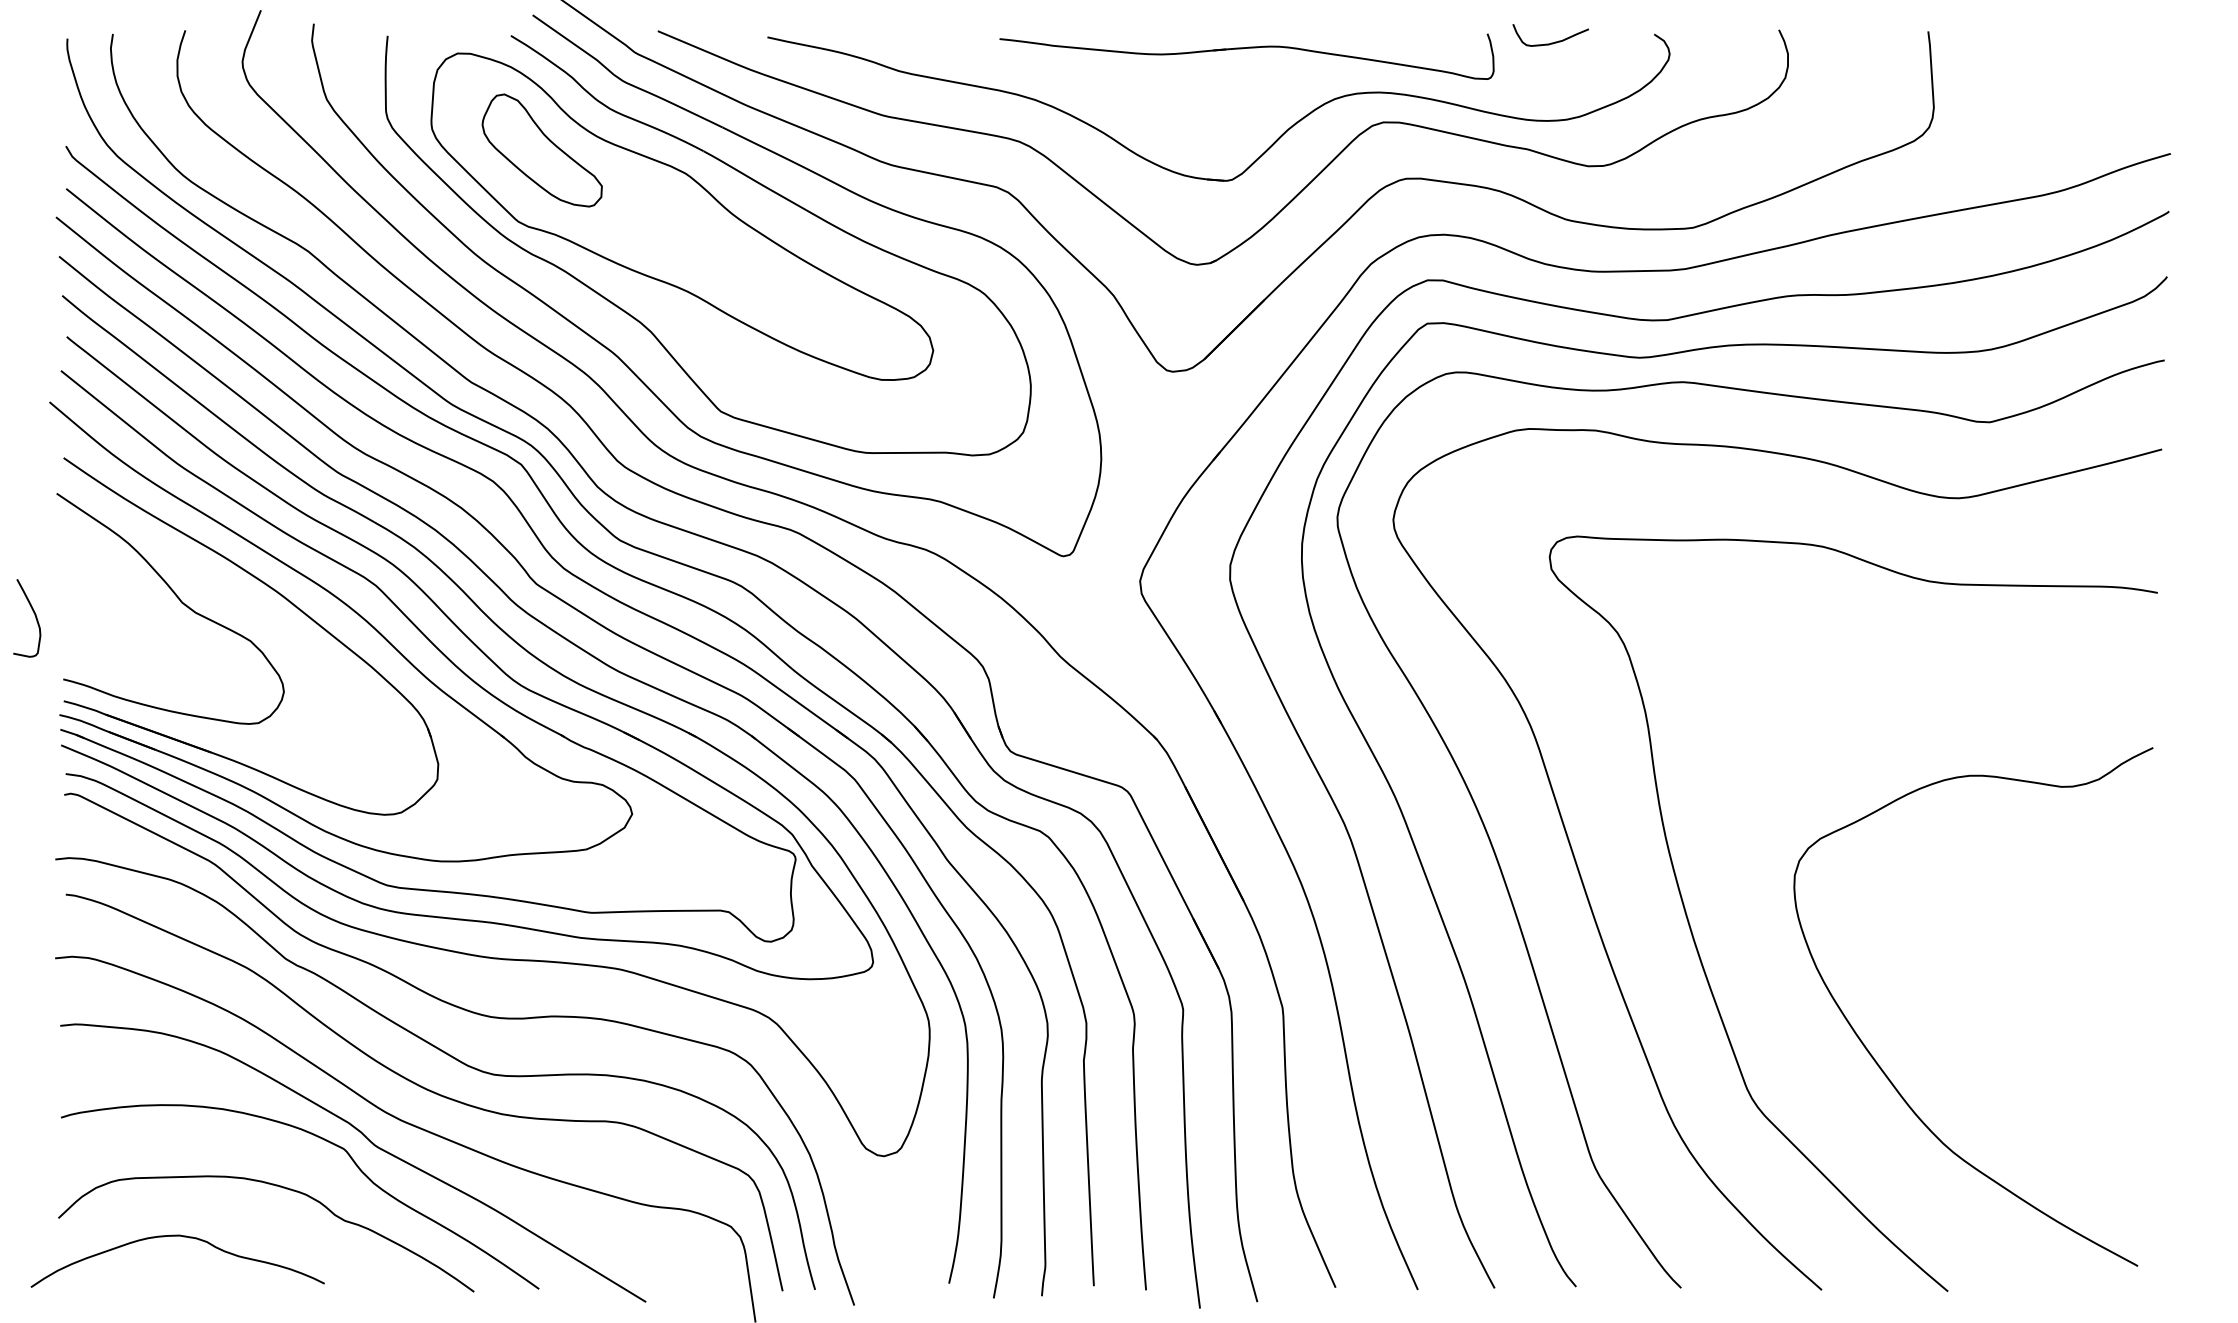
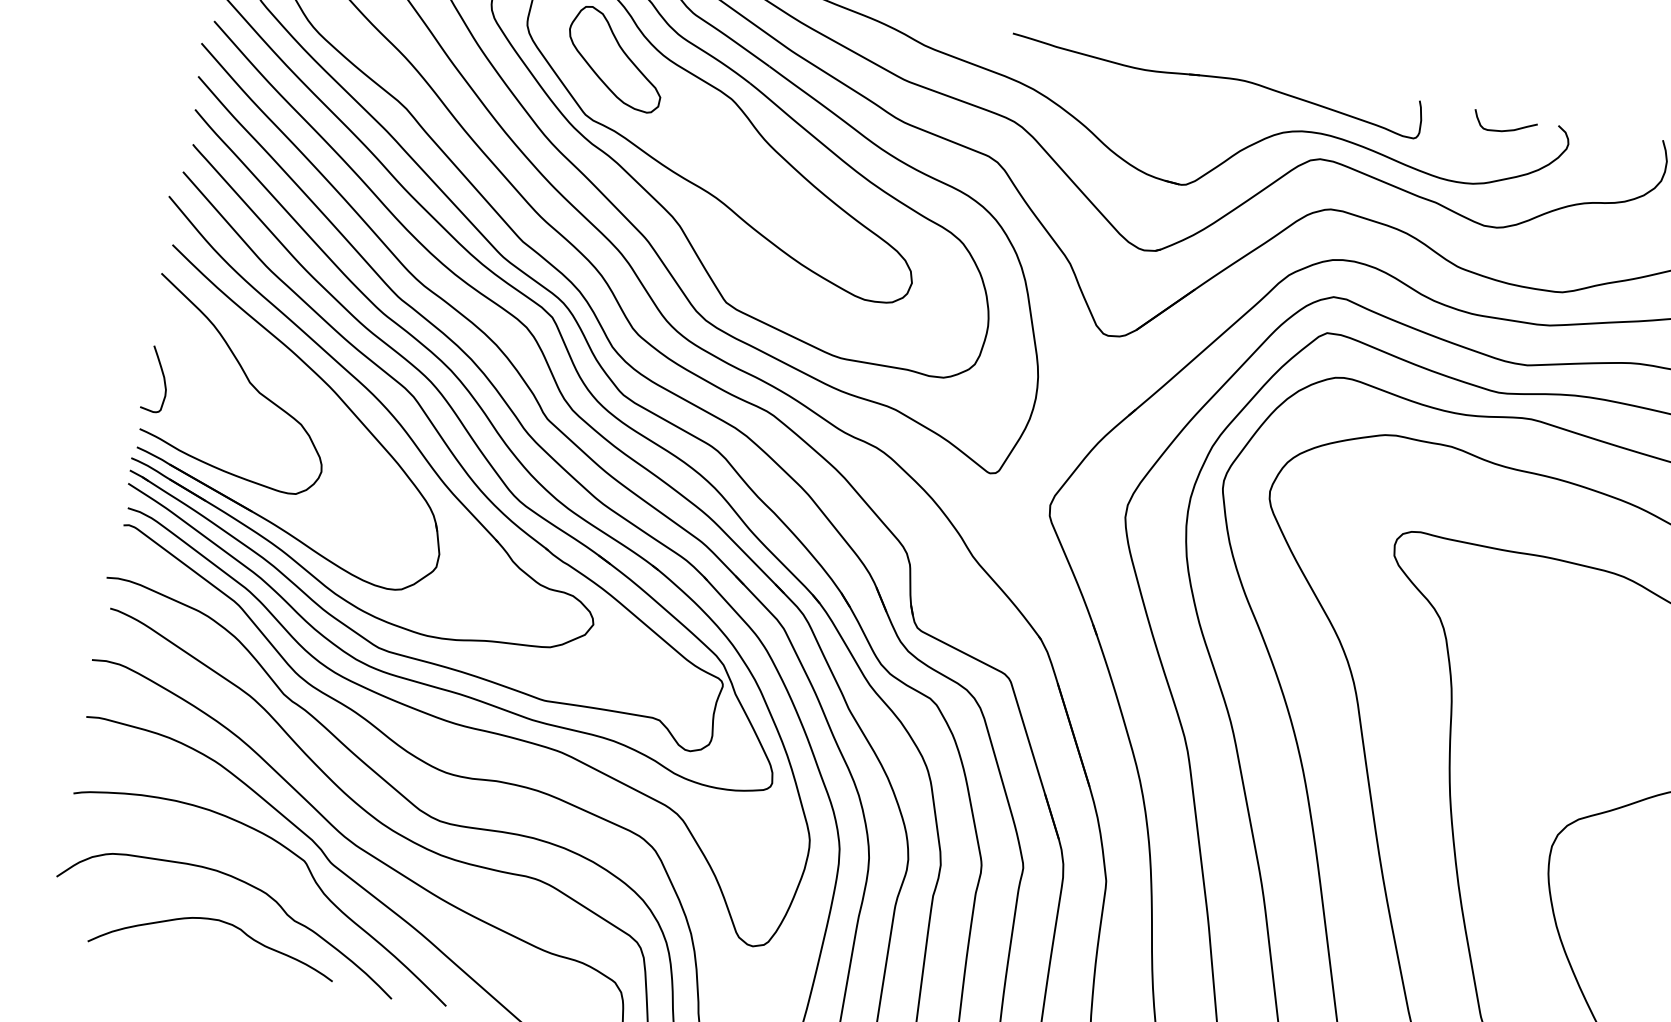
curve: (1551, 42) -> (1504, 130), moved
curve: (34, 615) -> (163, 378), moved
curve: (183, 1237) -> (221, 922), moved

